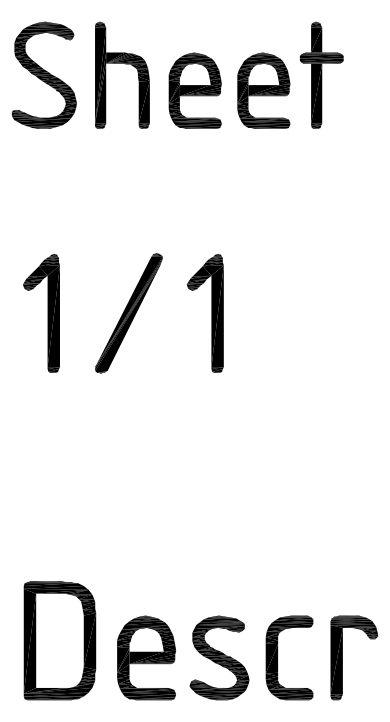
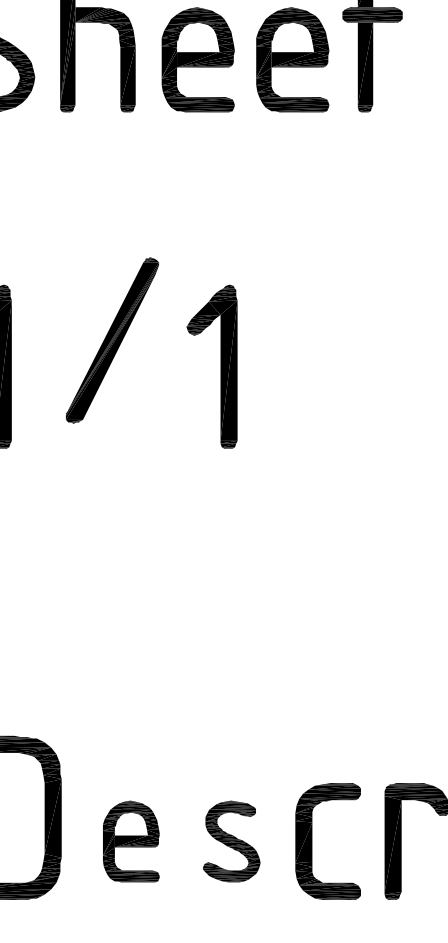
part: (128, 313) -> (111, 340), moved
part: (146, 657) -> (131, 840), size x0.7
part: (219, 657) -> (231, 840), size x0.7

